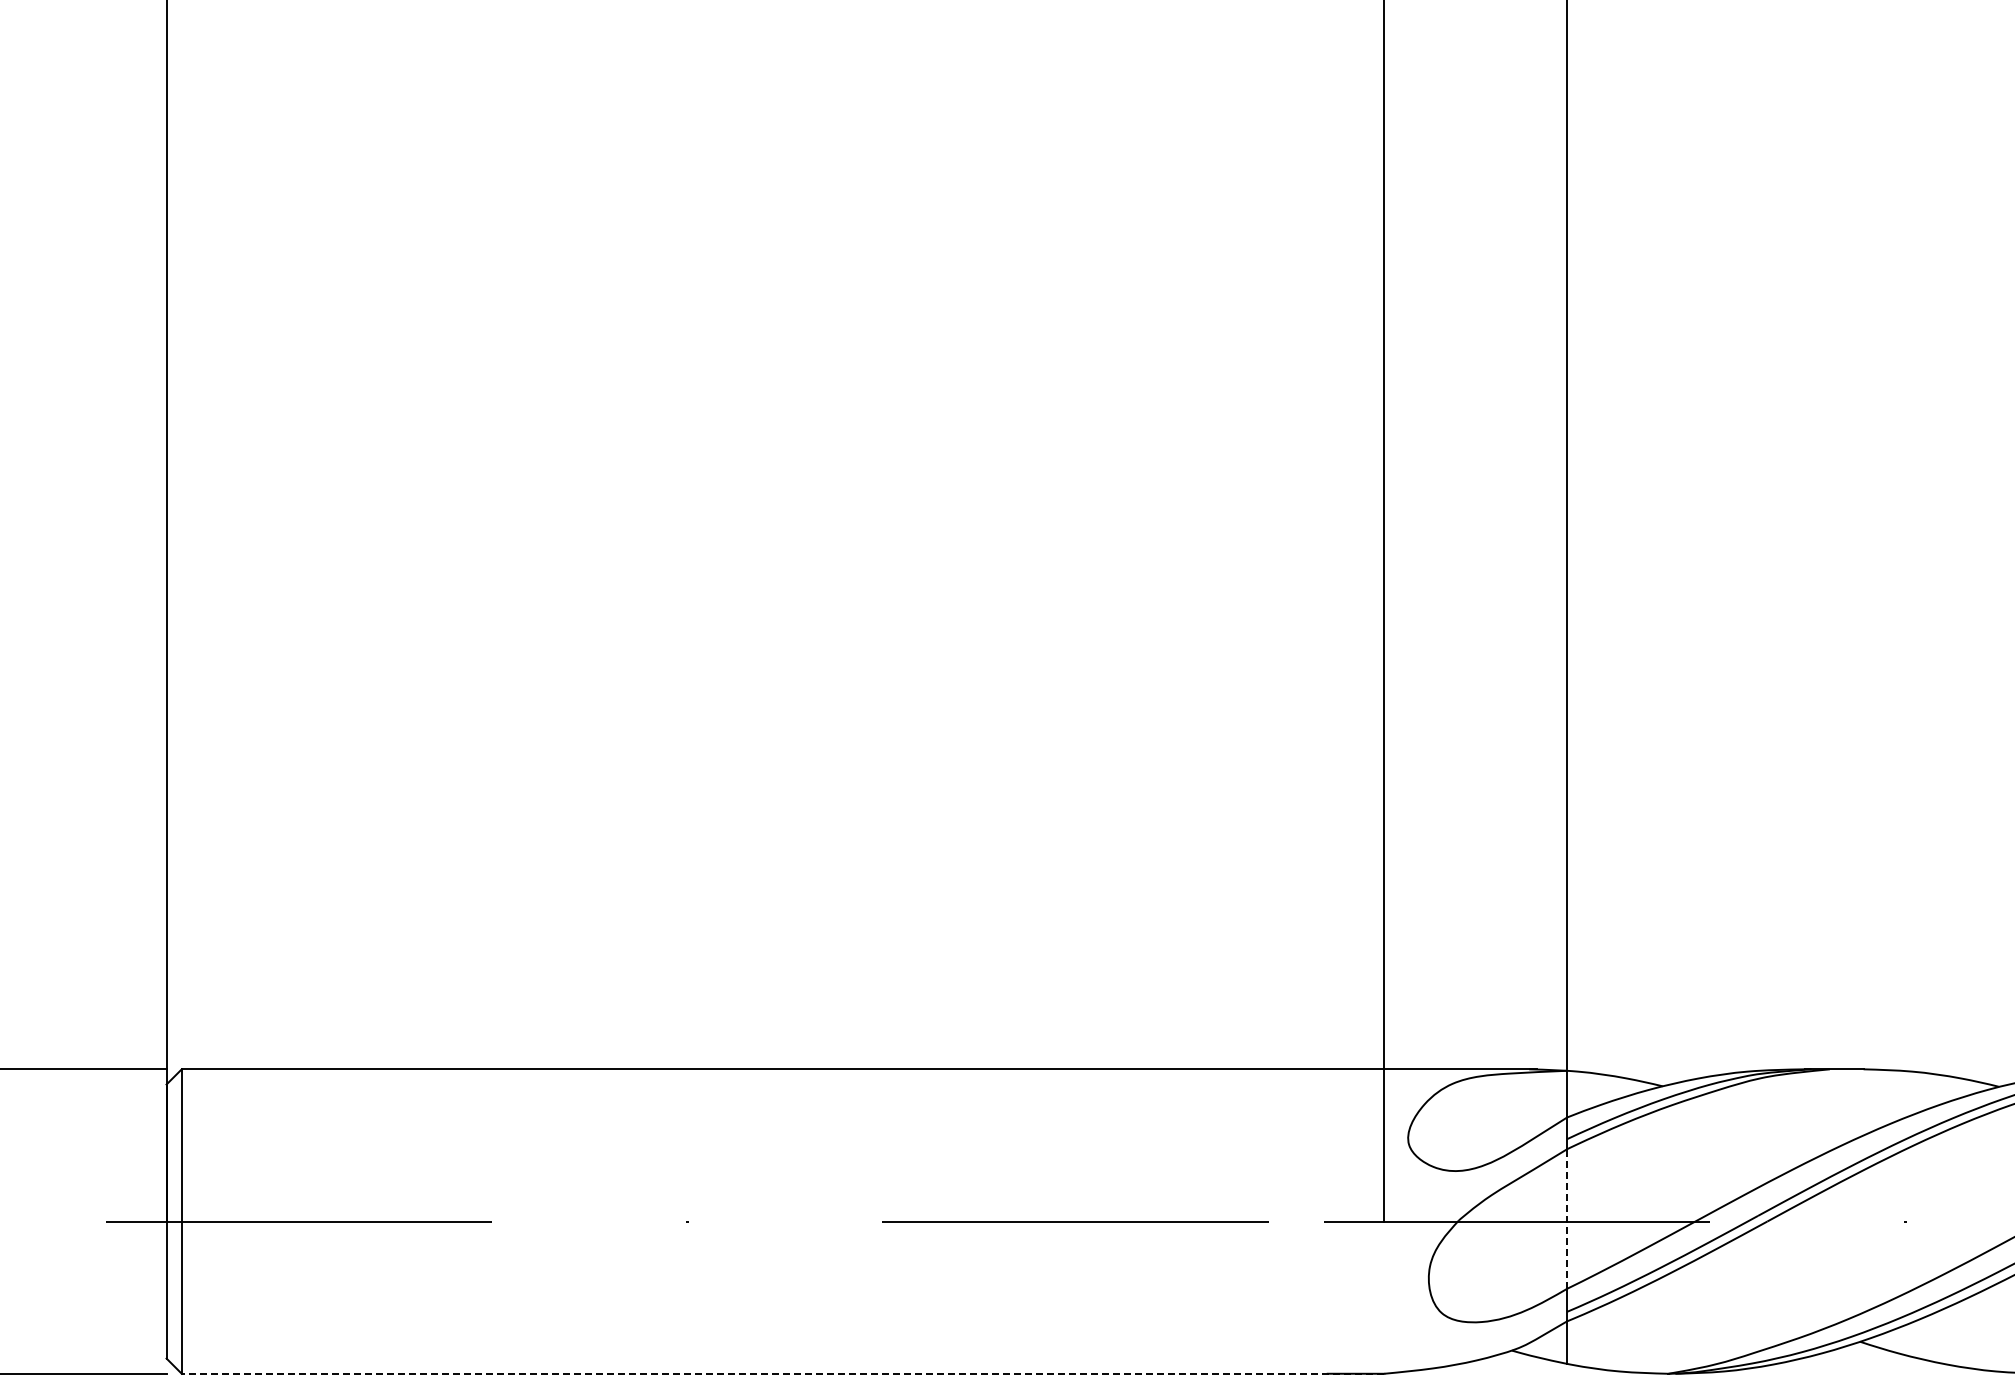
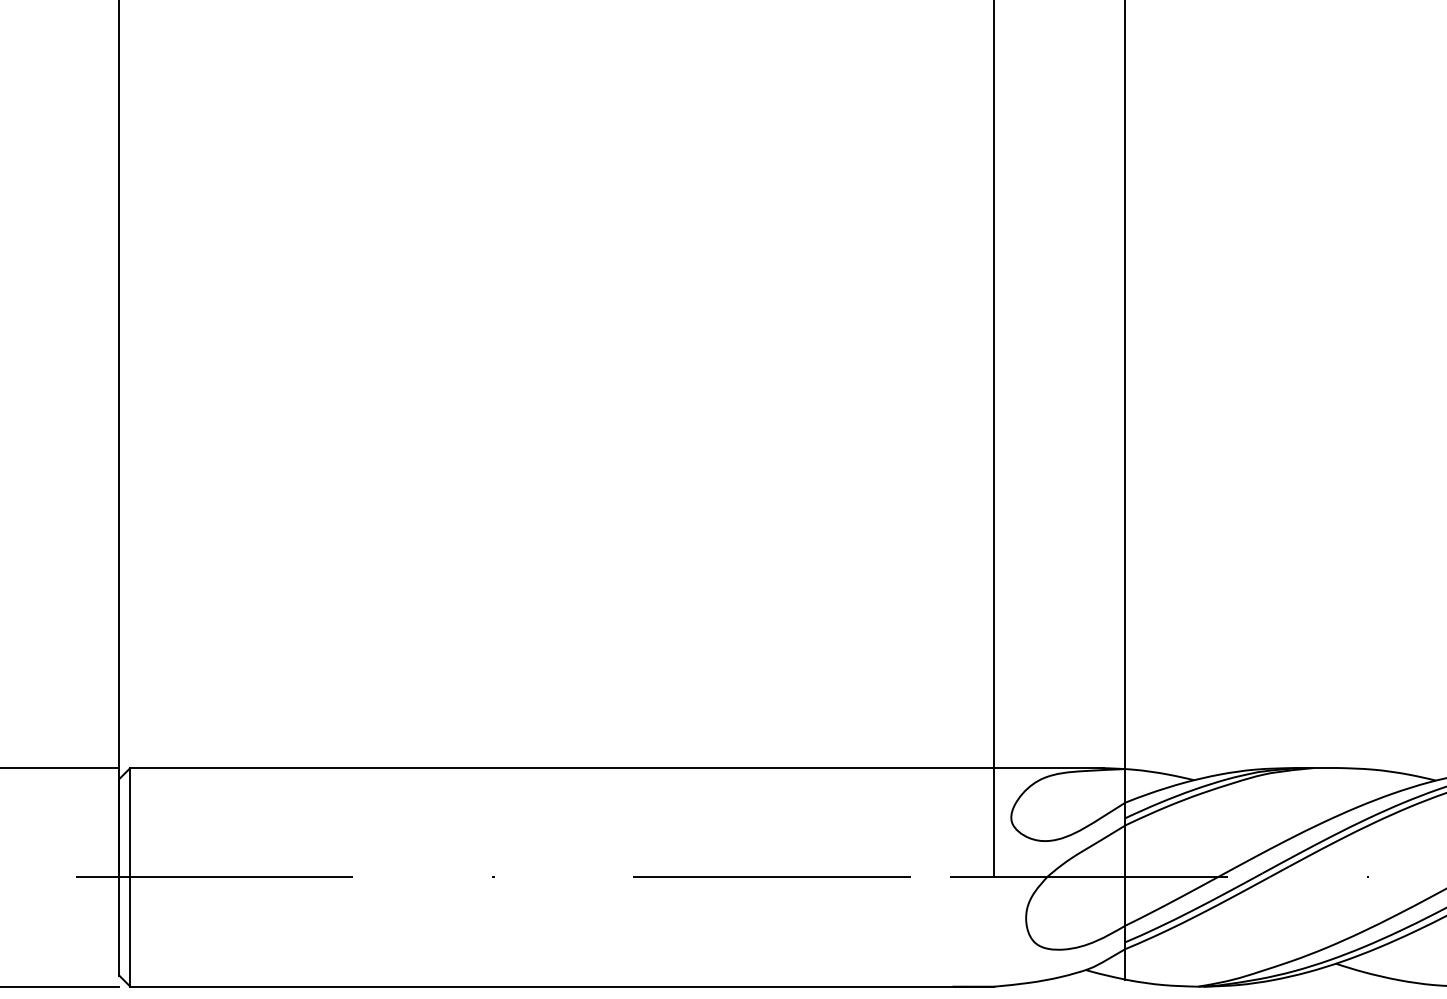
line: (1567, 1219) -> (1125, 875), dashed -> solid
line: (782, 1373) -> (561, 986), dashed -> solid

